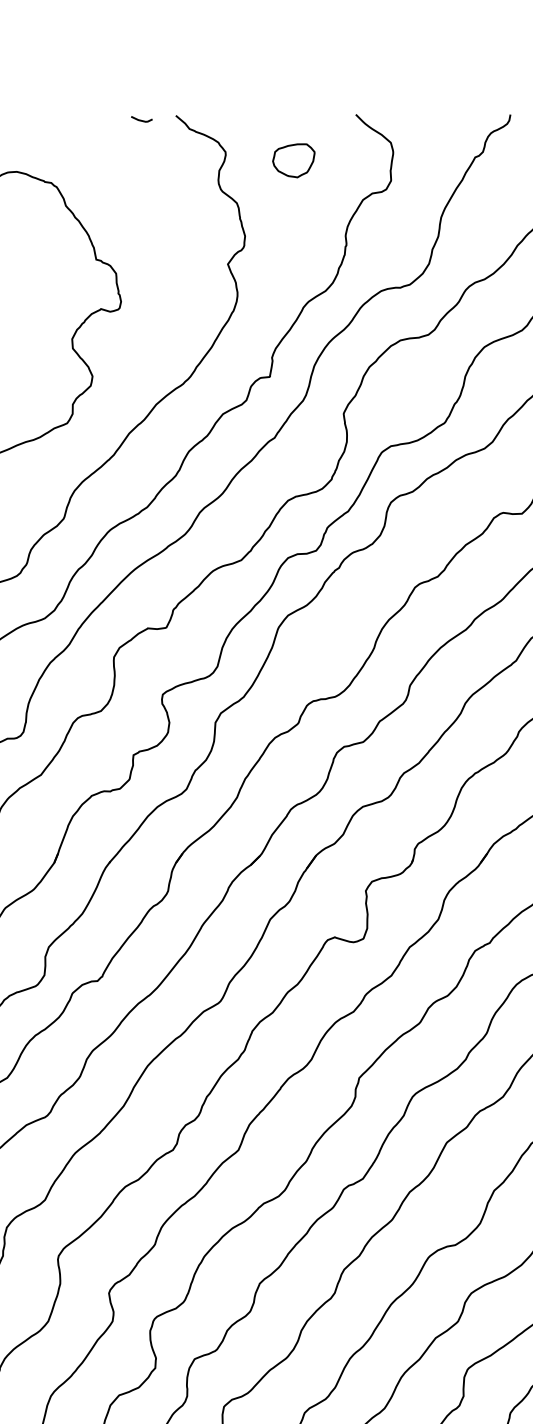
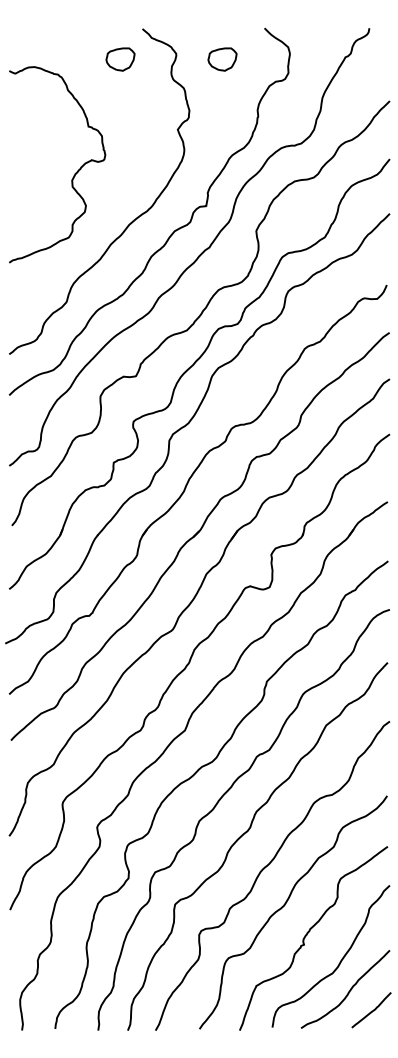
line: (141, 119) -> (119, 31), removed
part: (143, 160) -> (120, 59), added

